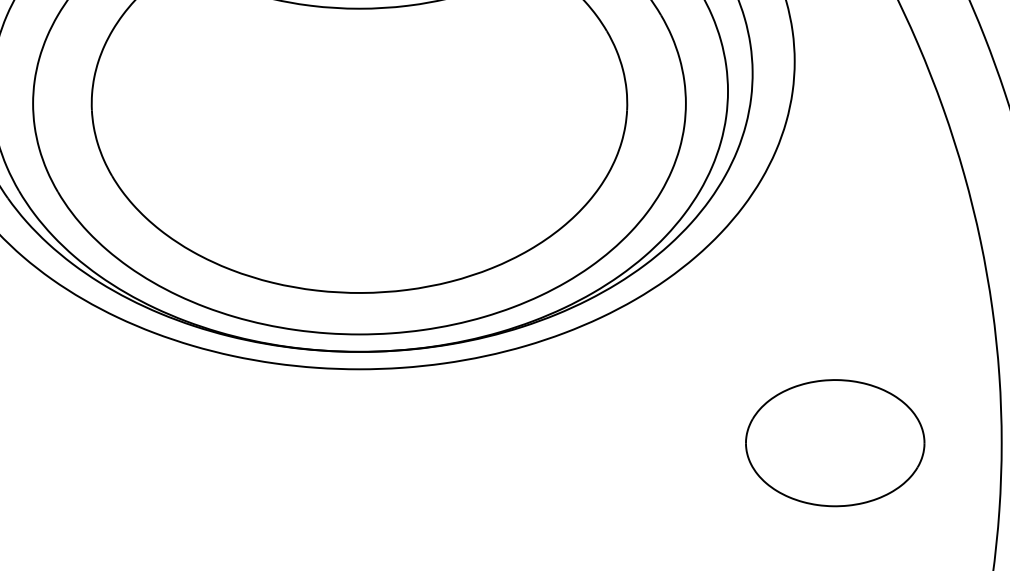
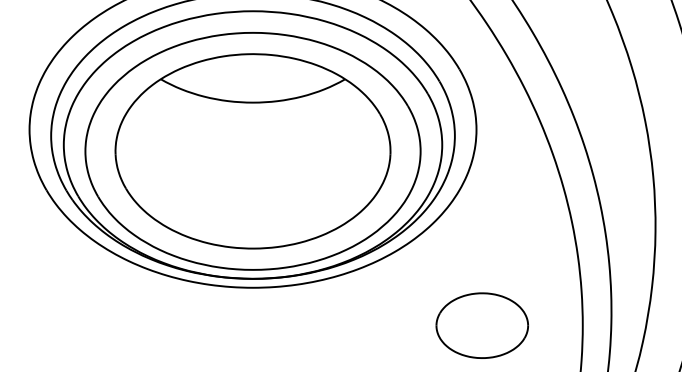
part: (833, 442) -> (481, 325), moved

